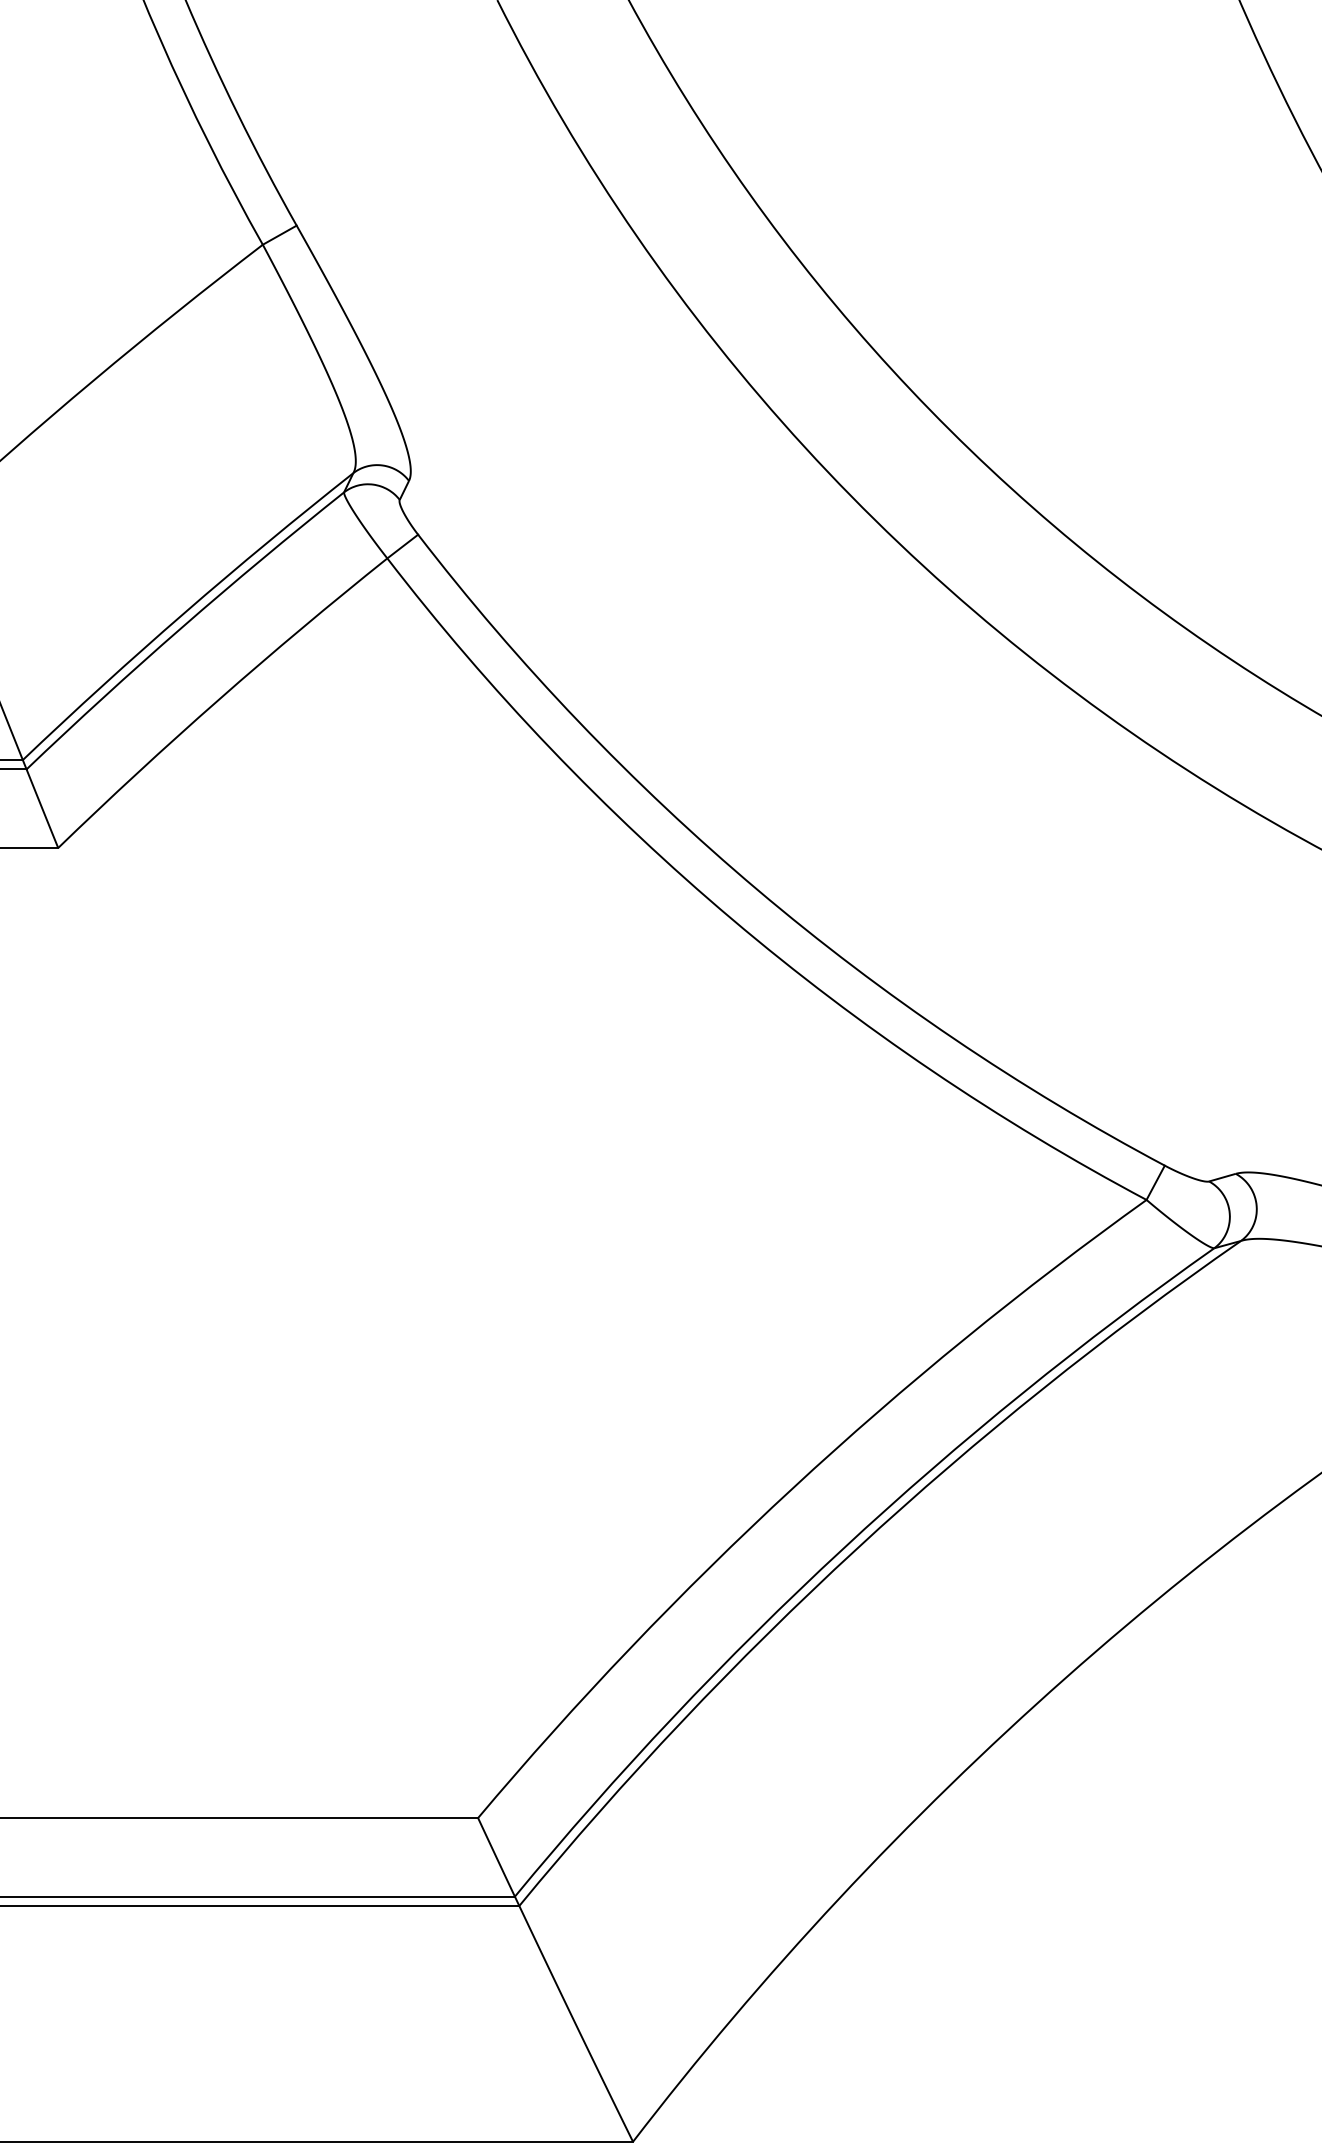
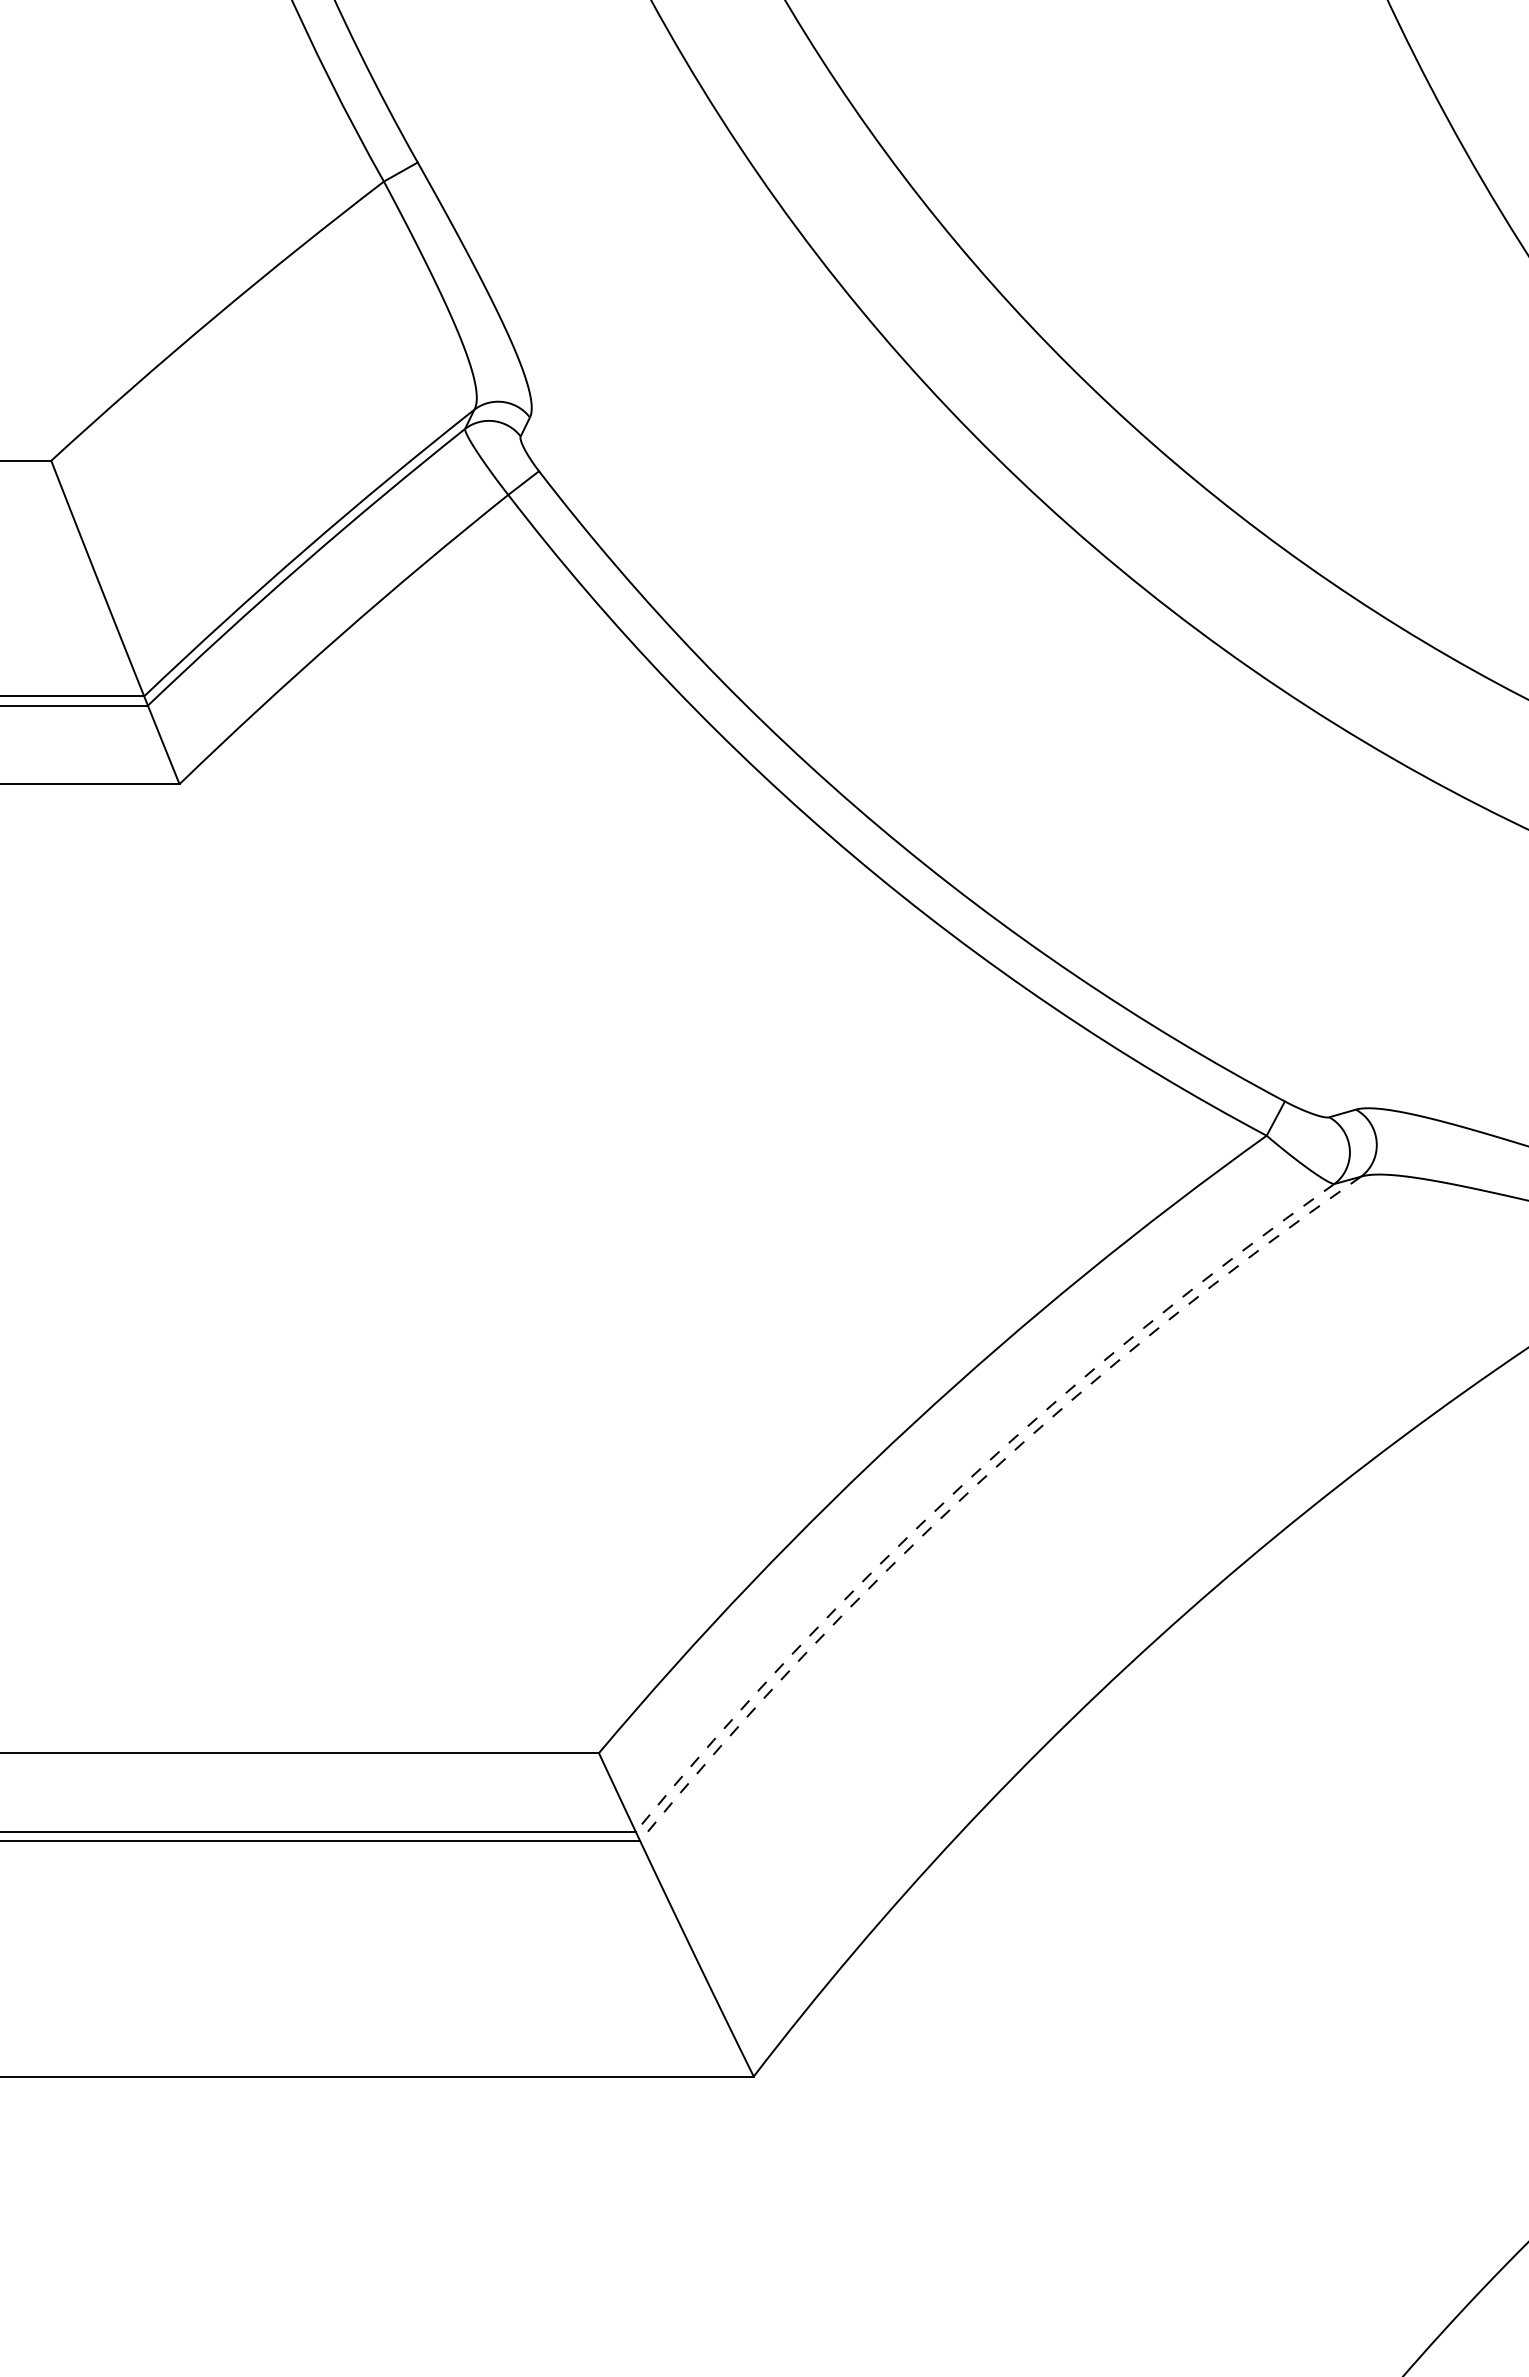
arc: (857, 1548) -> (977, 1483), solid -> dashed
arc: (843, 1549) -> (963, 1484), solid -> dashed

